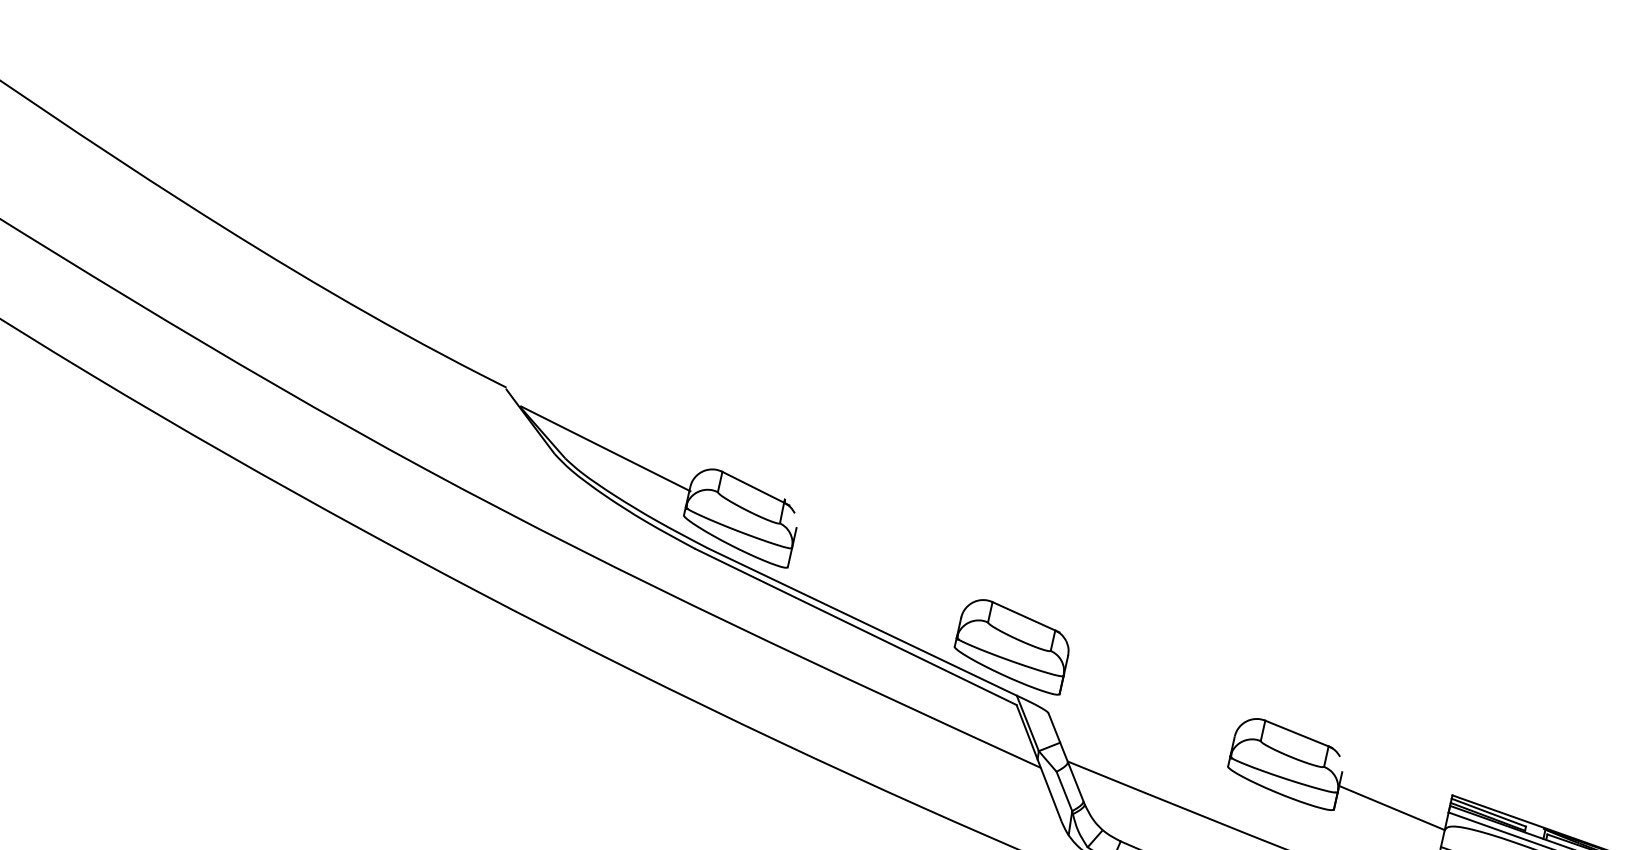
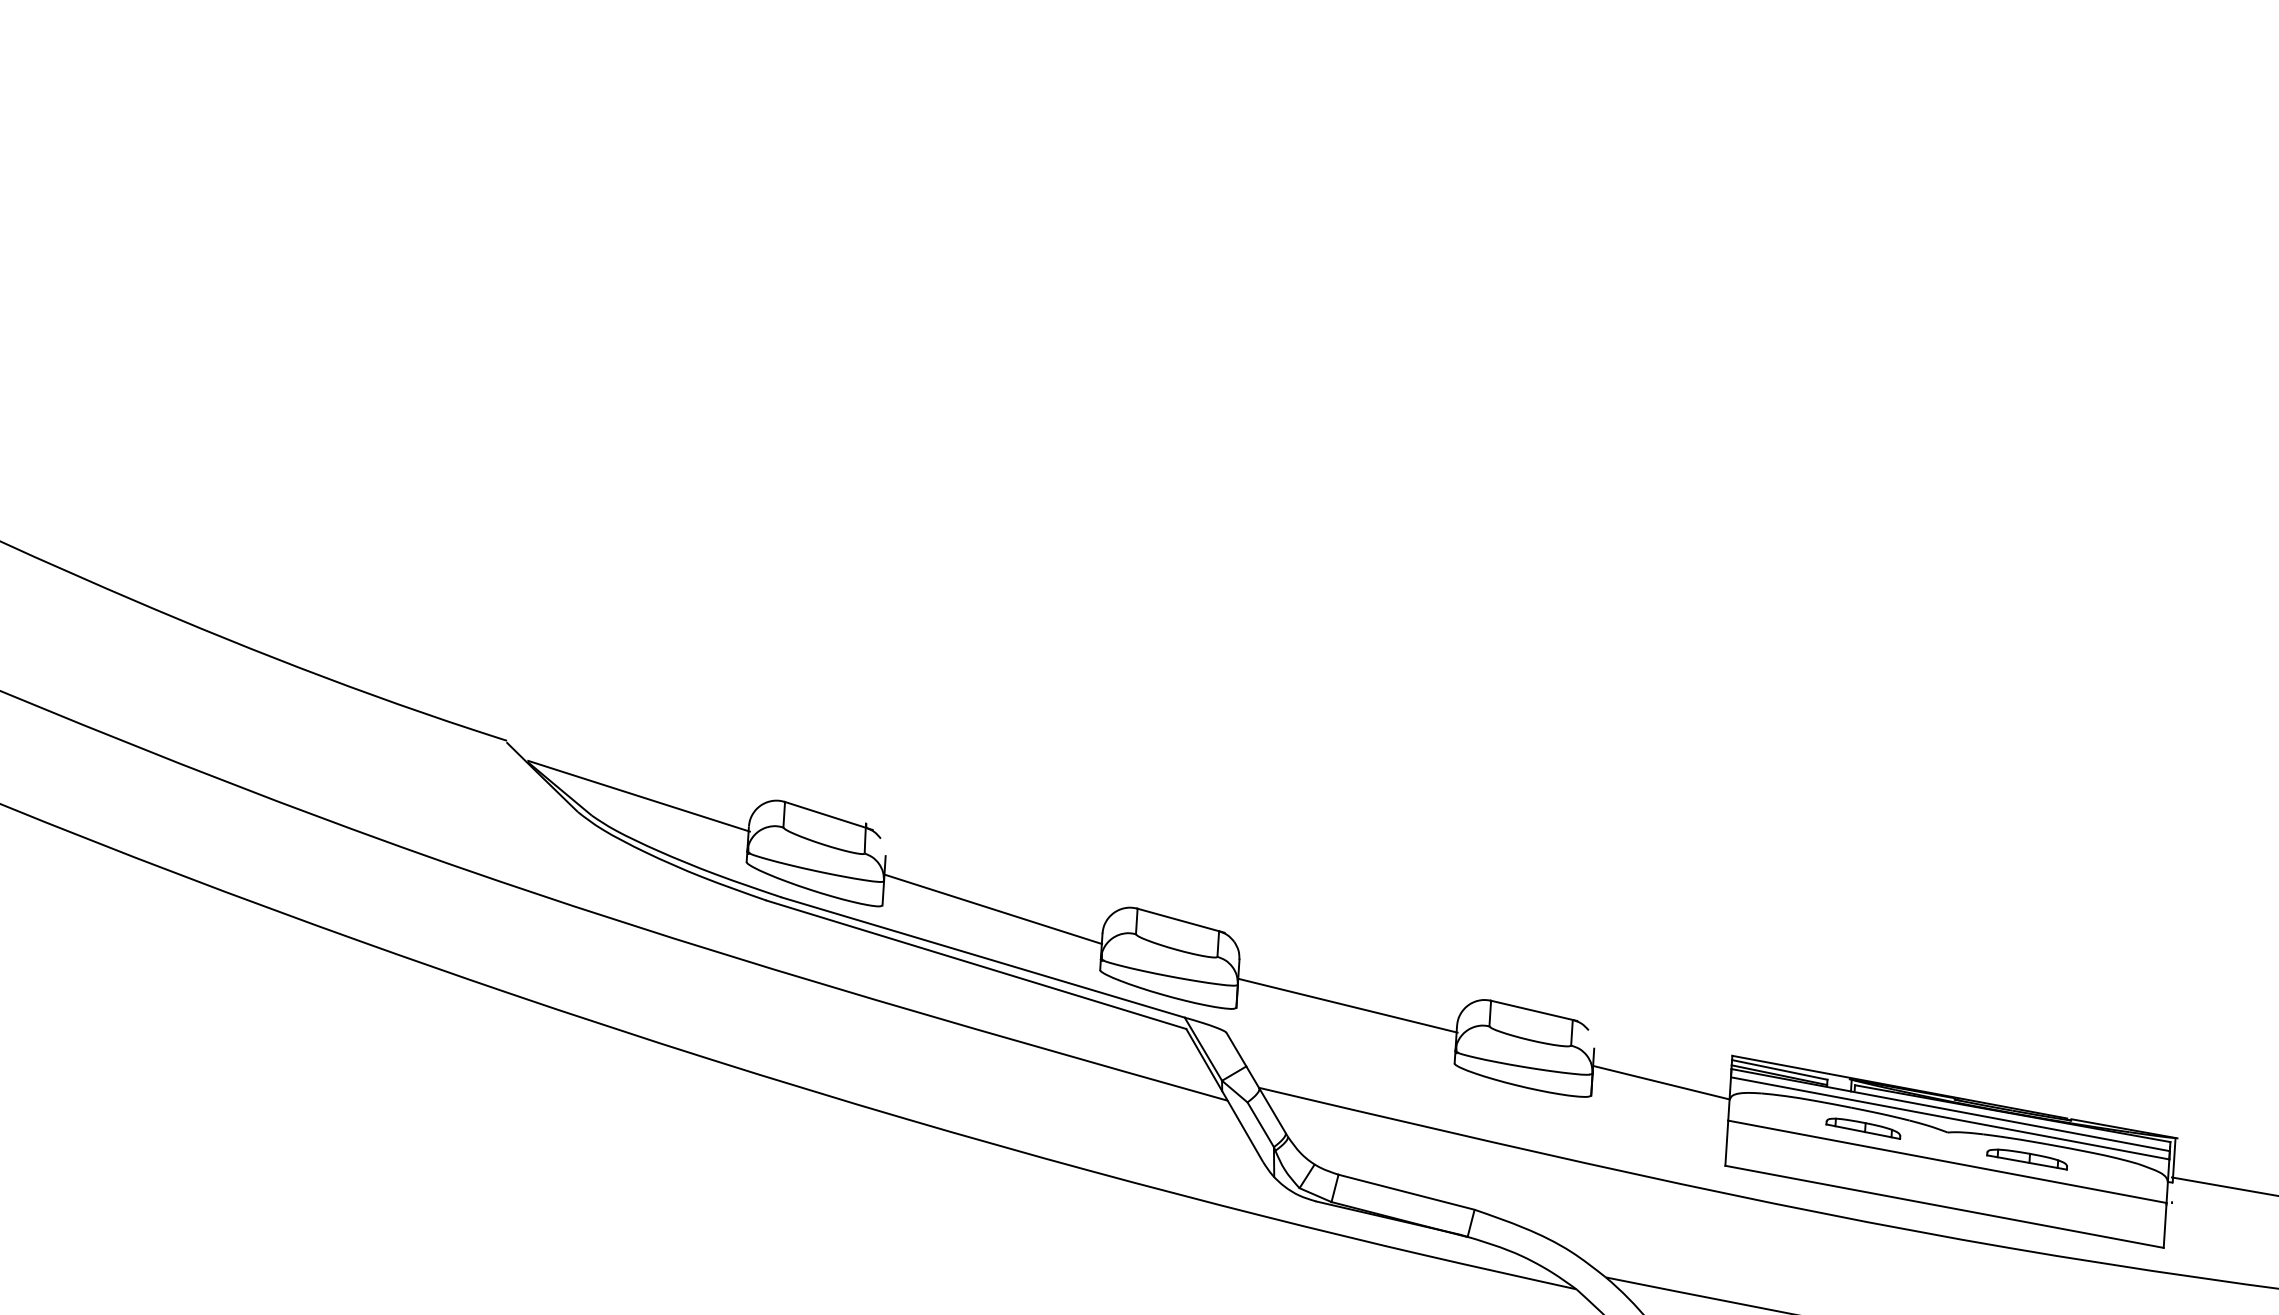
line: (876, 584) -> (993, 909), added
line: (1149, 706) -> (1347, 1005), added

